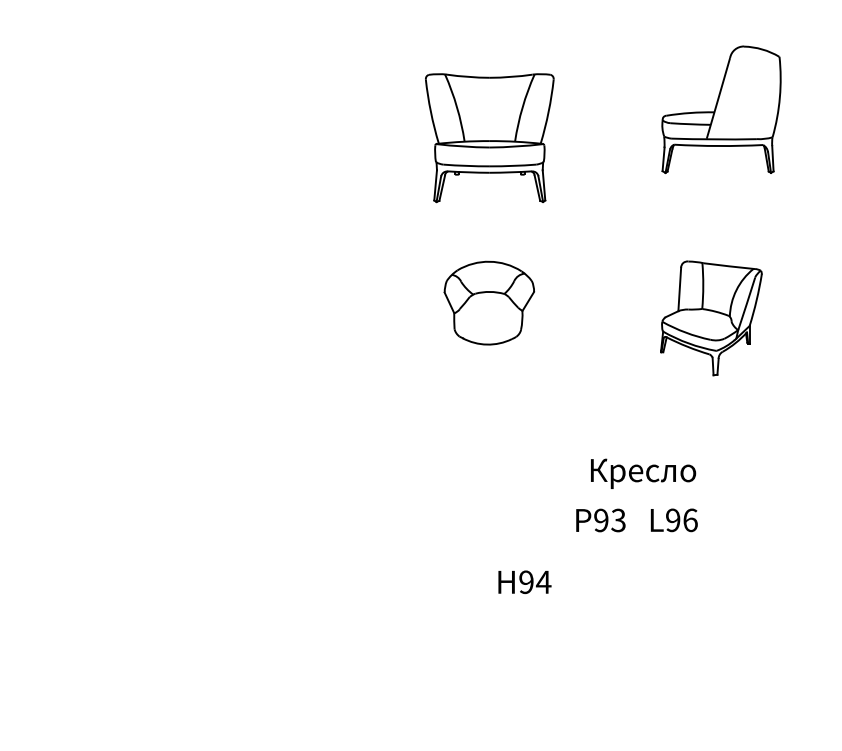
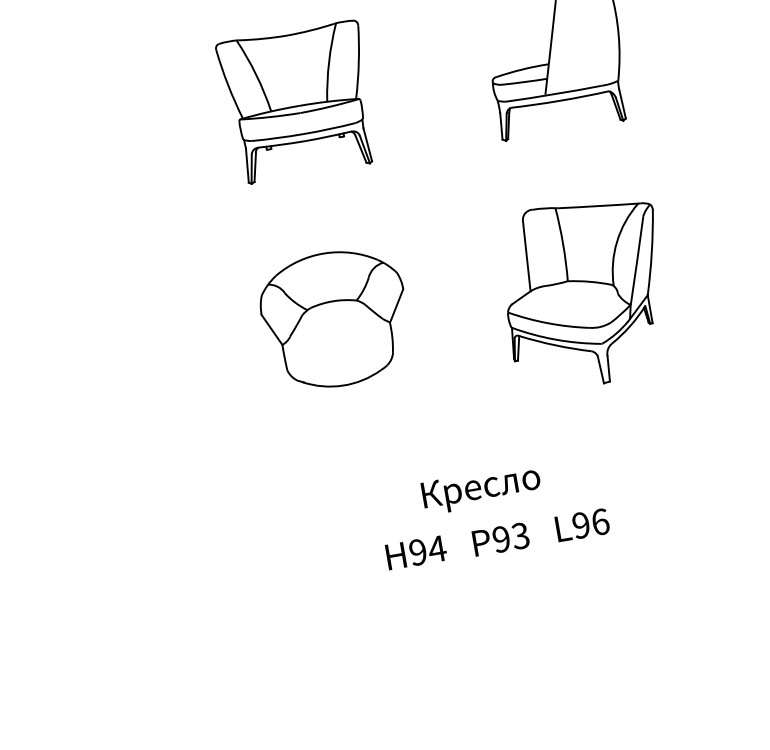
part: (489, 138) -> (298, 103), moved
part: (489, 303) -> (335, 319), size x1.43
part: (711, 318) -> (585, 293), size x1.43
text: (643, 473) -> (481, 489), moved
text: (524, 581) -> (415, 551), moved

